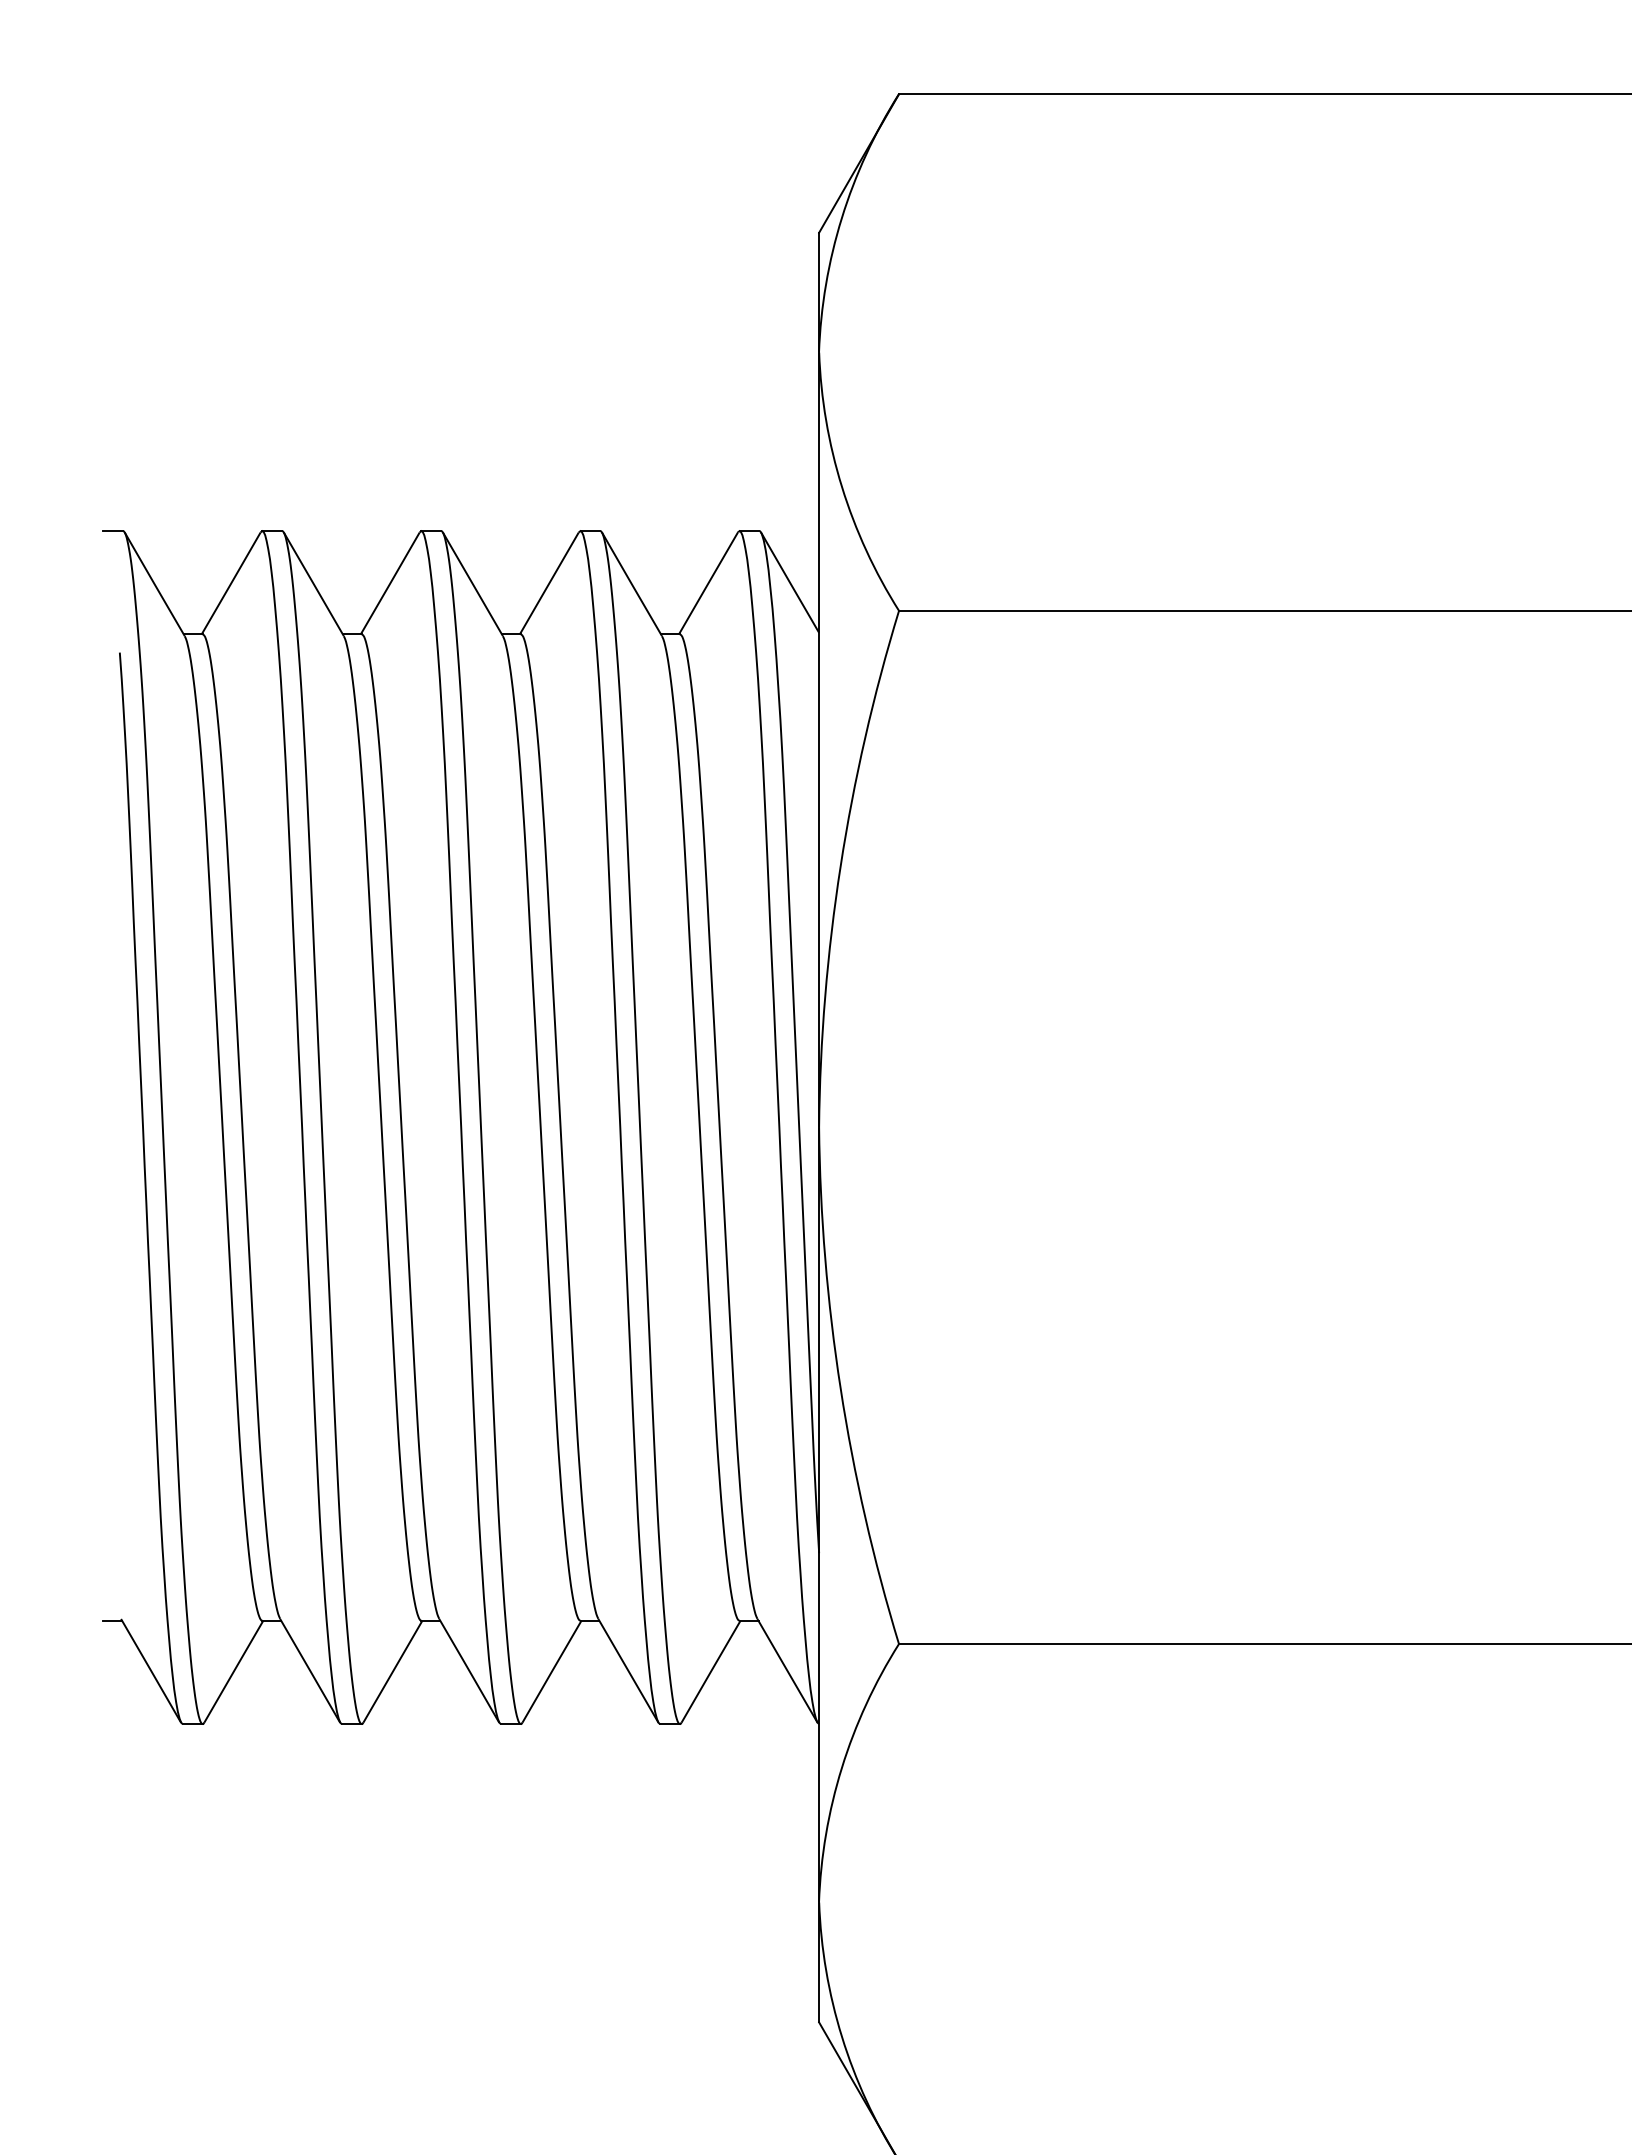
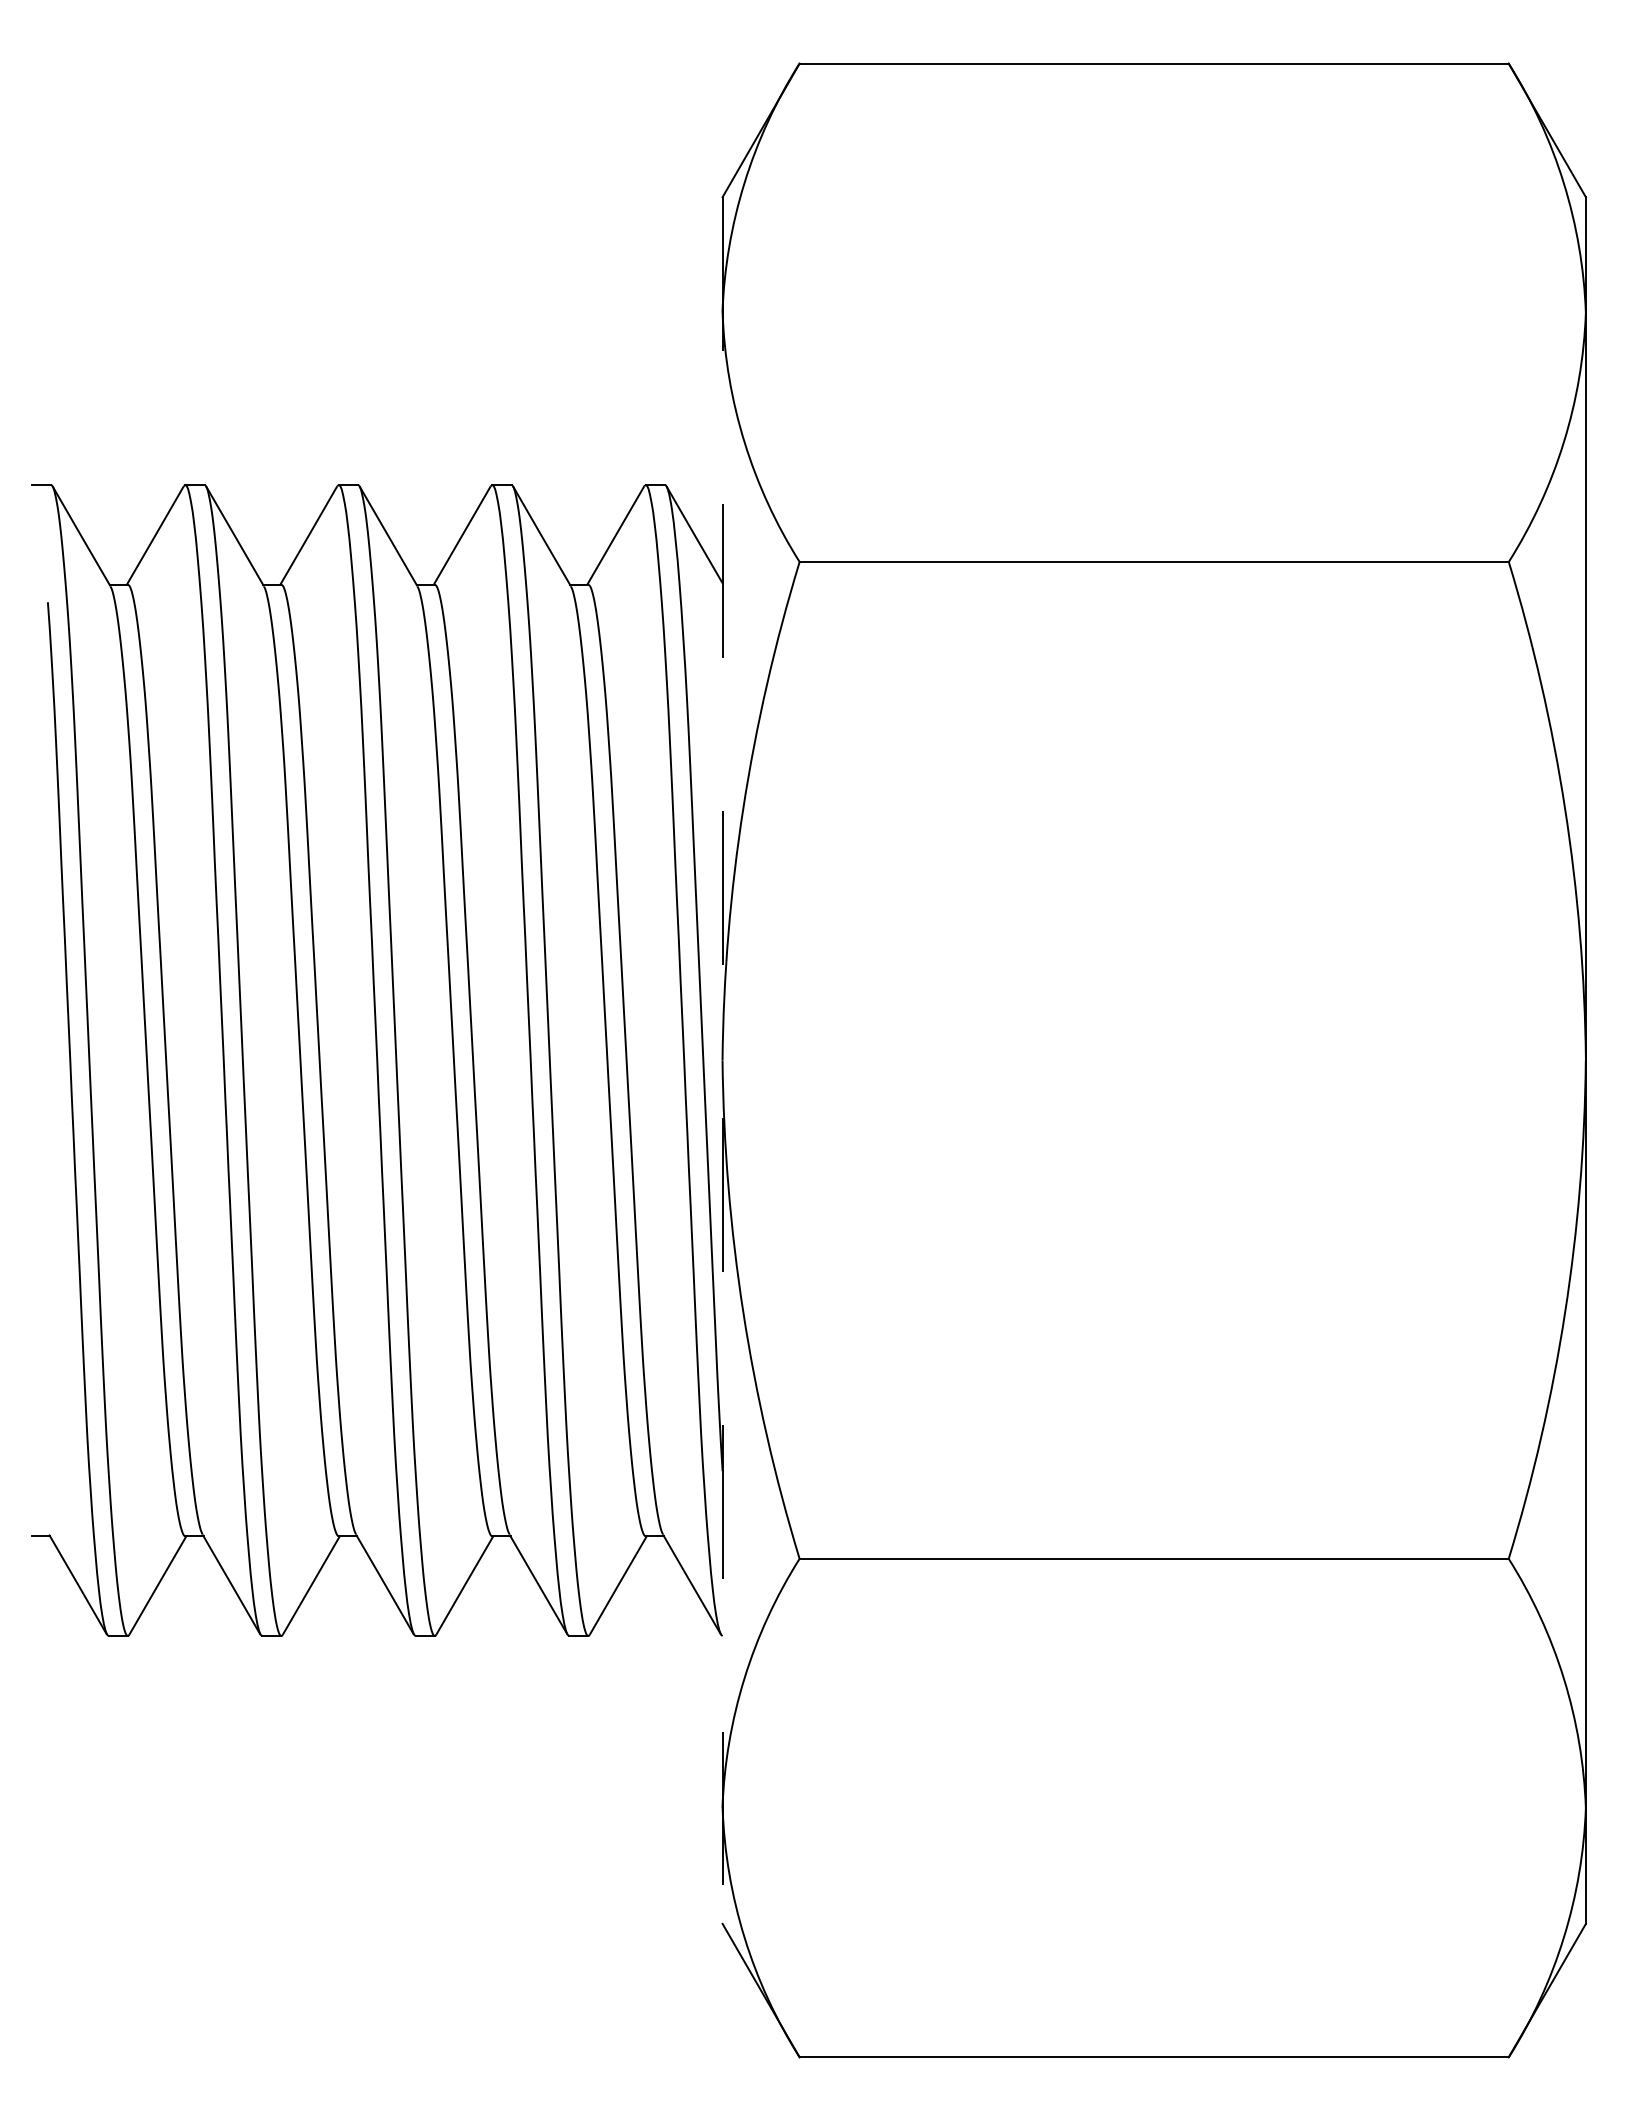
line: (819, 1128) -> (722, 1061), solid -> dashed

